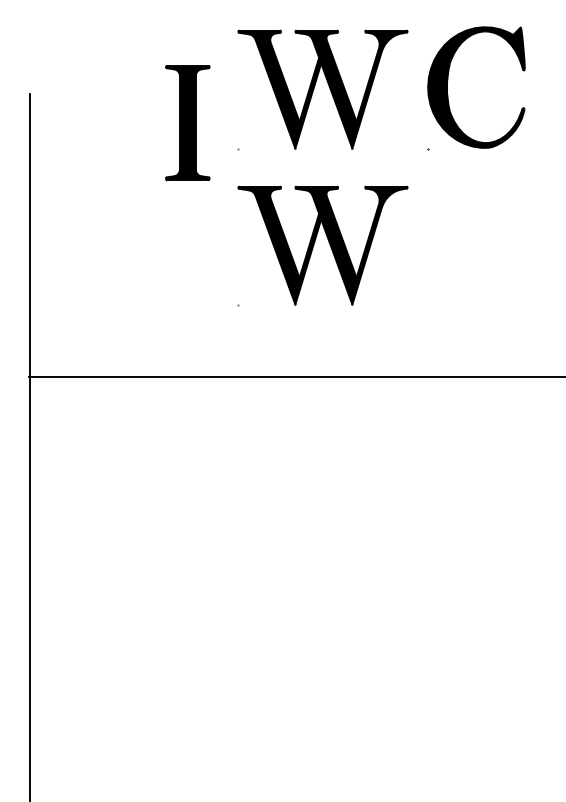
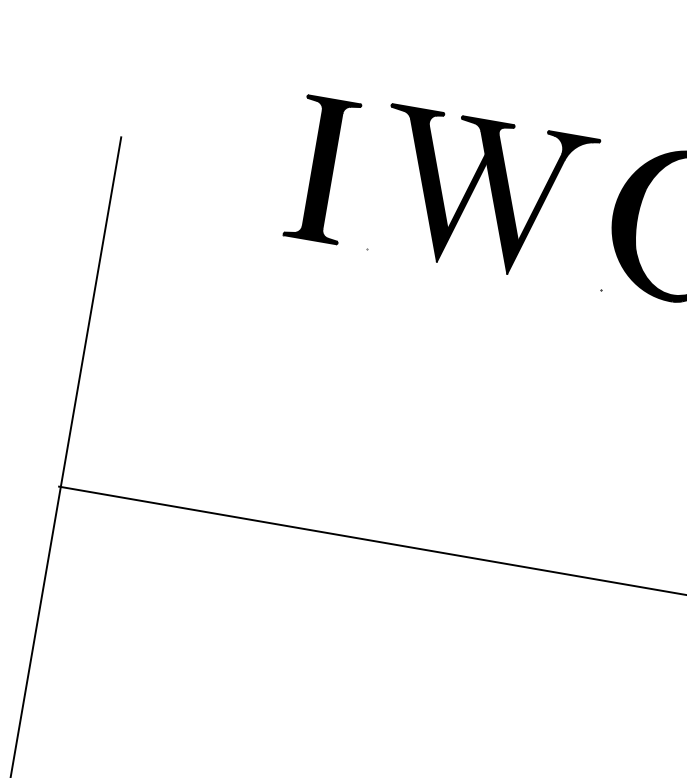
part: (187, 123) -> (321, 170), moved
part: (328, 242) -> (457, 384), removed

